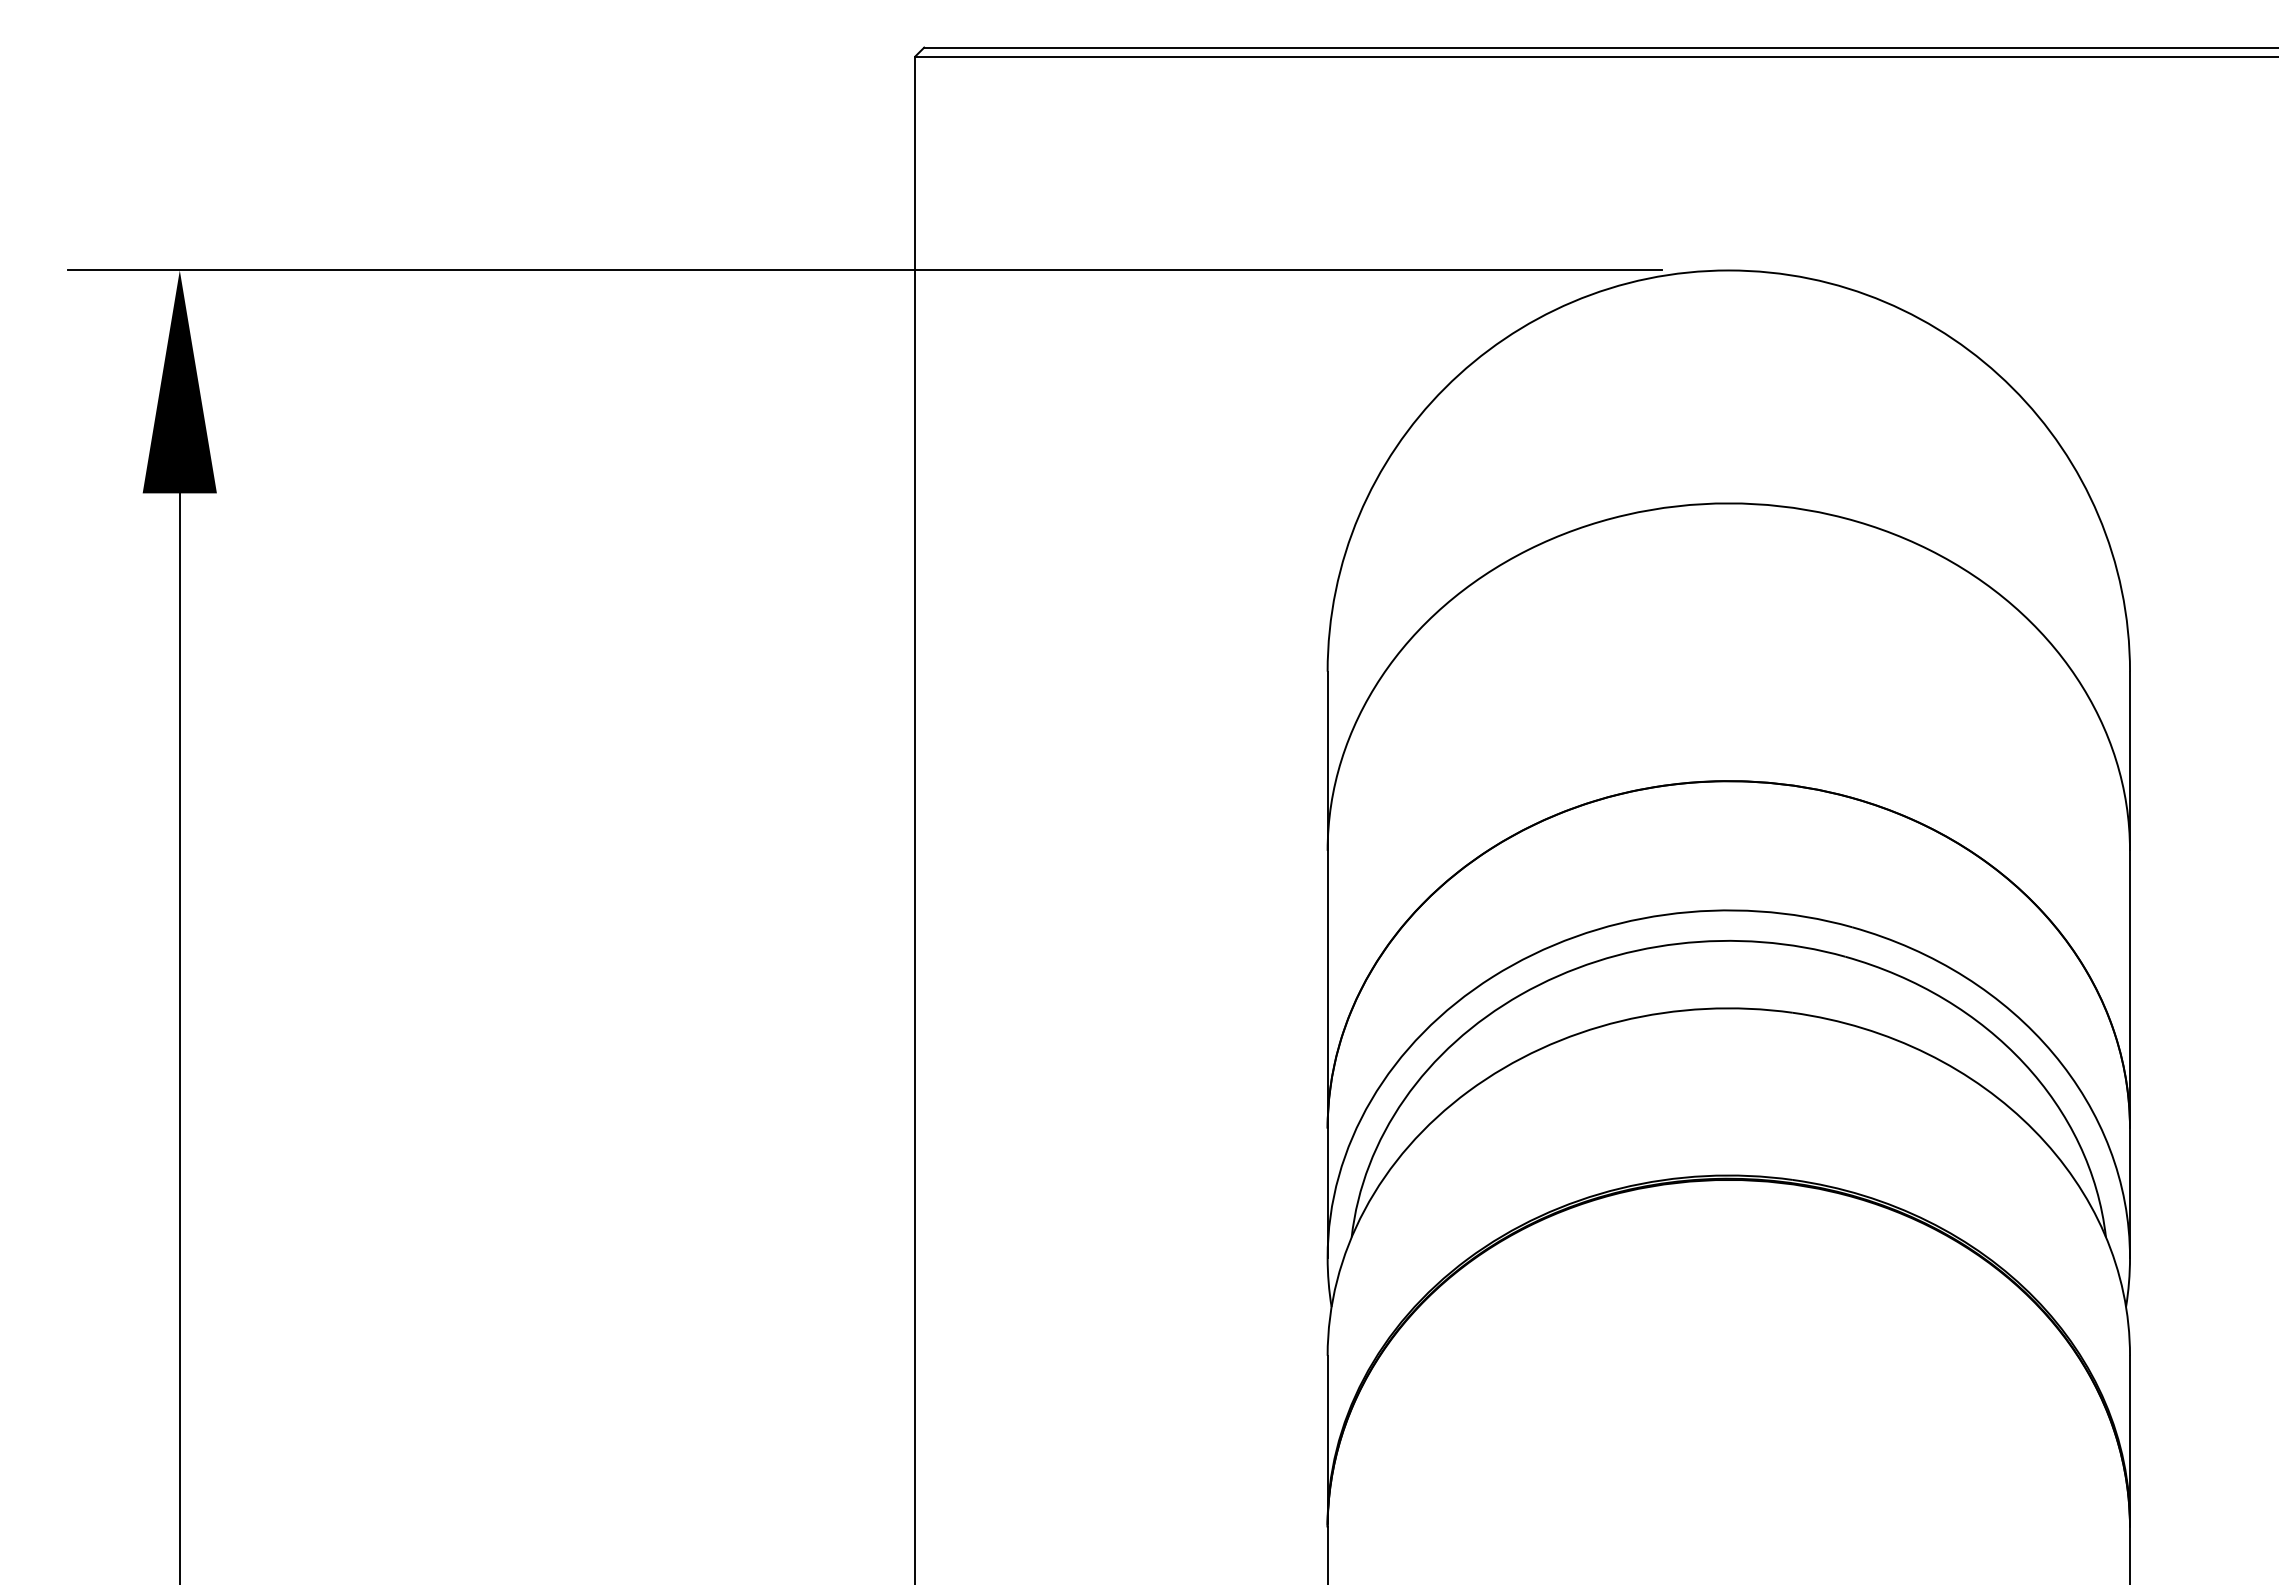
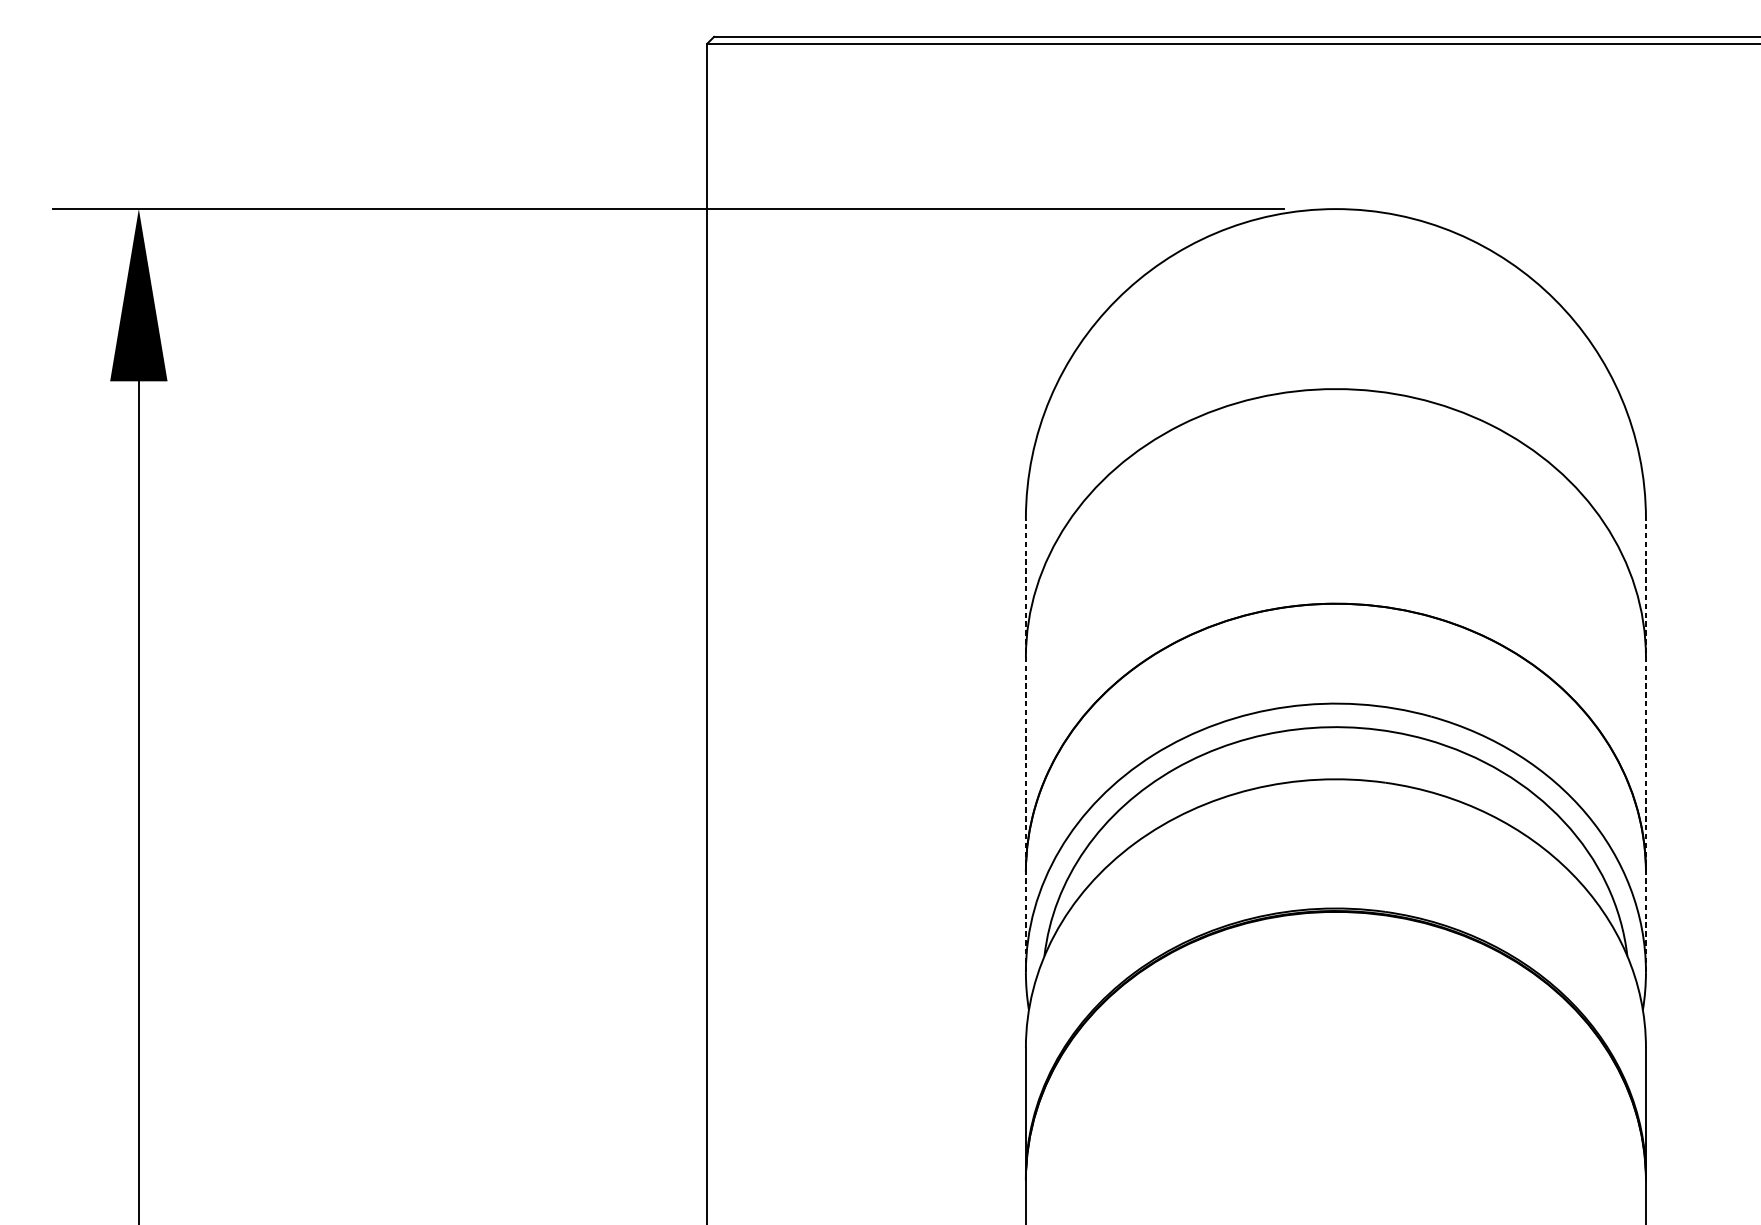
line: (1327, 964) -> (1025, 745), solid -> dashed
line: (2130, 964) -> (1646, 745), solid -> dashed

